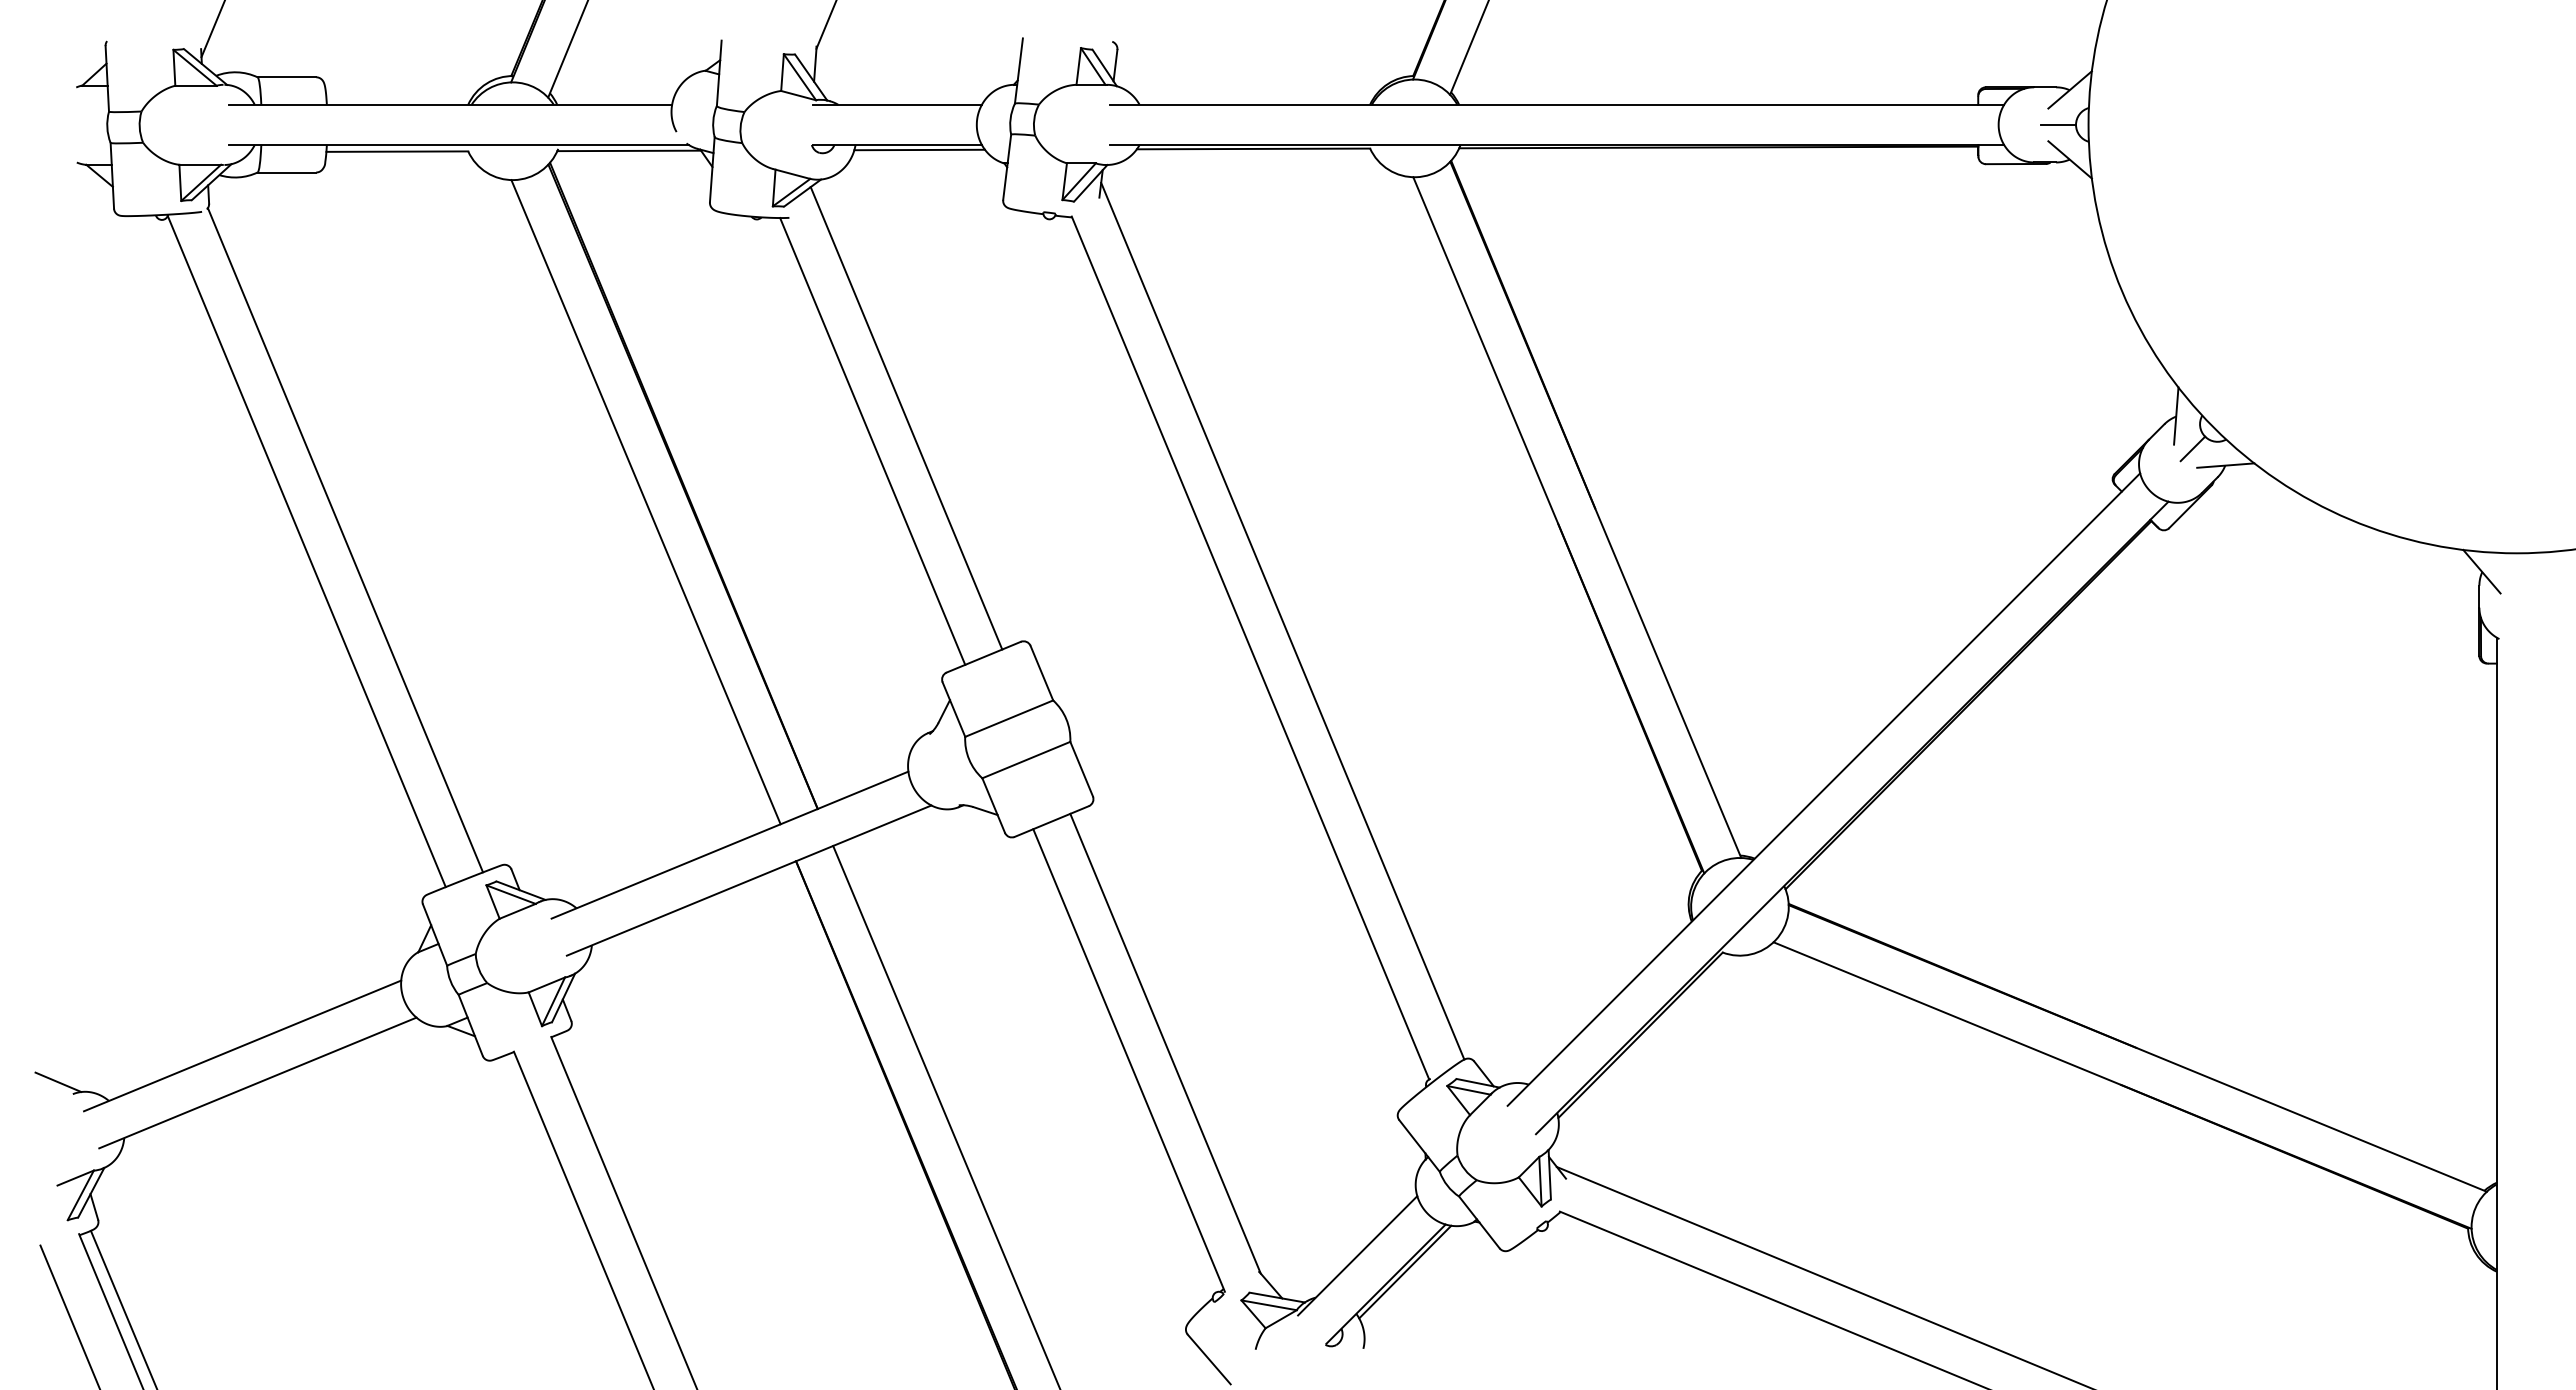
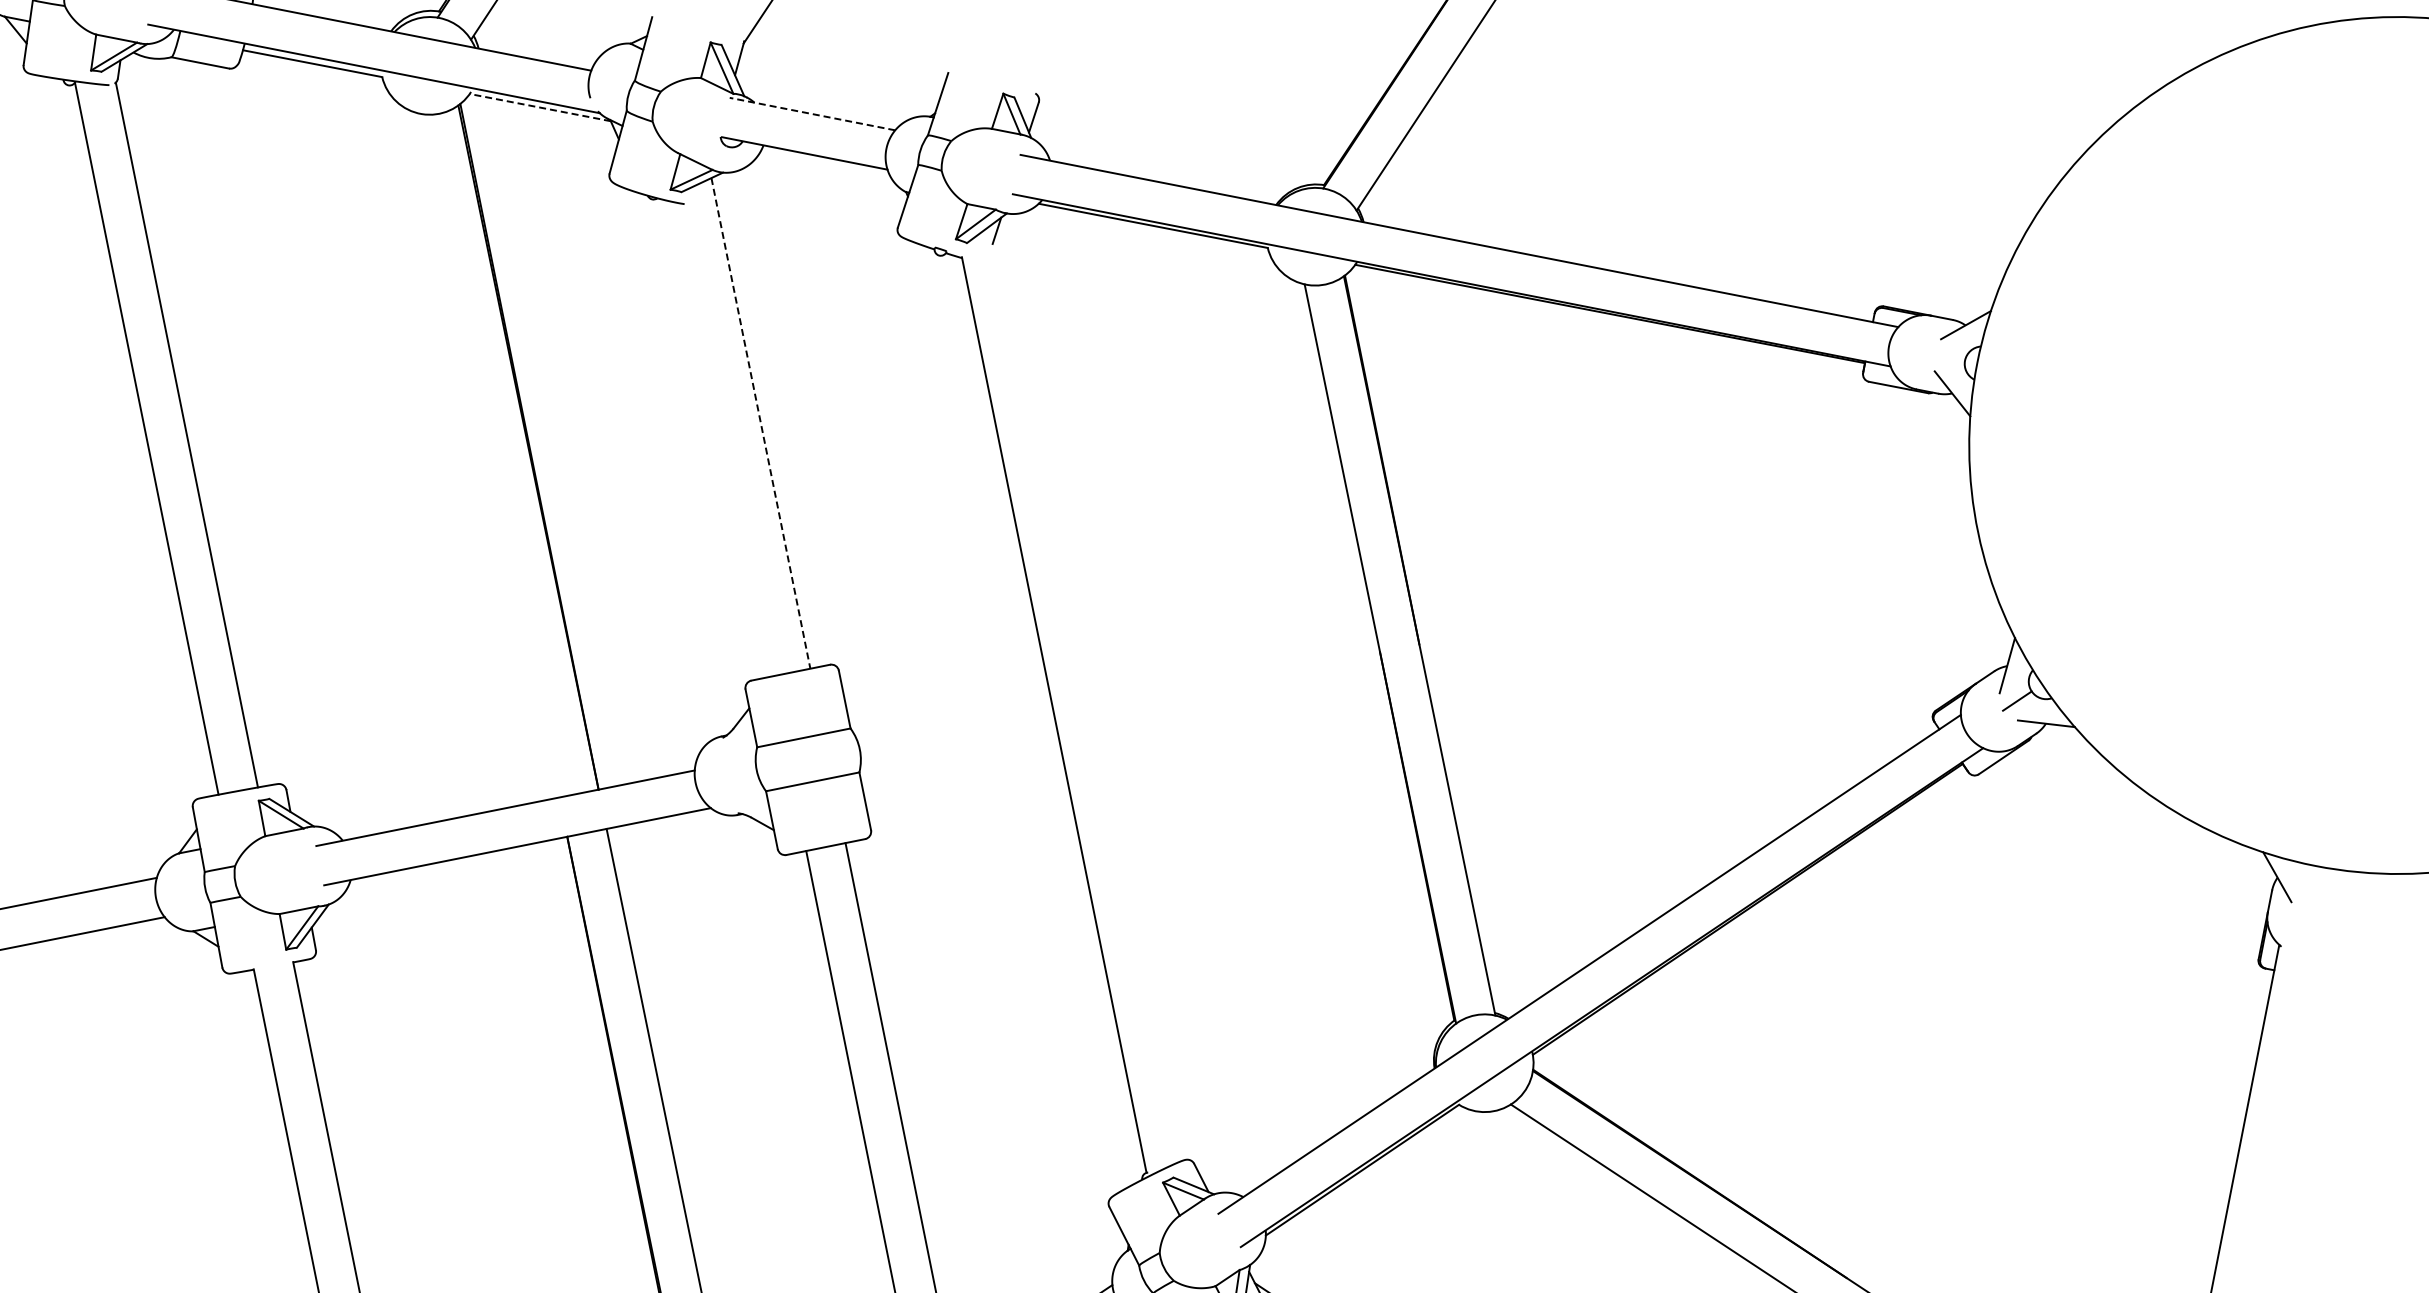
line: (897, 104) -> (812, 113), solid -> dashed
line: (2058, 124) -> (1947, 356), removed
line: (919, 149) -> (825, 162), removed
line: (629, 150) -> (540, 107), solid -> dashed
line: (906, 418) -> (760, 423), solid -> dashed
line: (872, 441) -> (723, 439), removed
line: (645, 502) -> (488, 455), removed
line: (1282, 620) -> (1090, 694), removed

